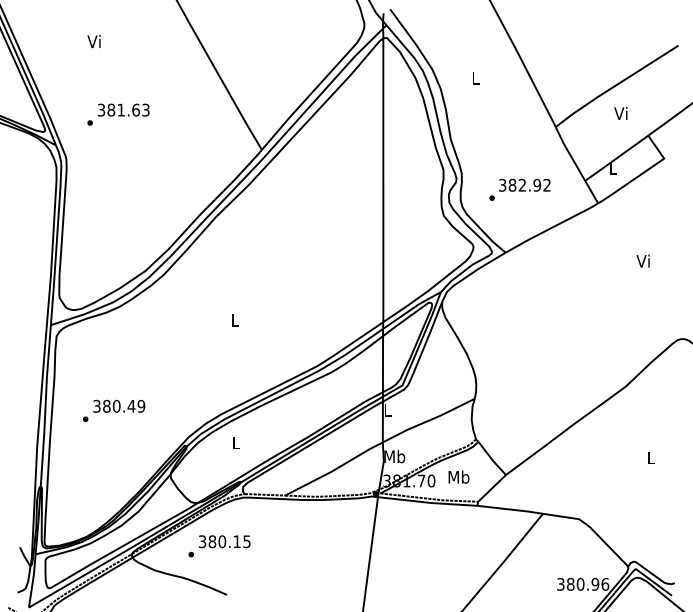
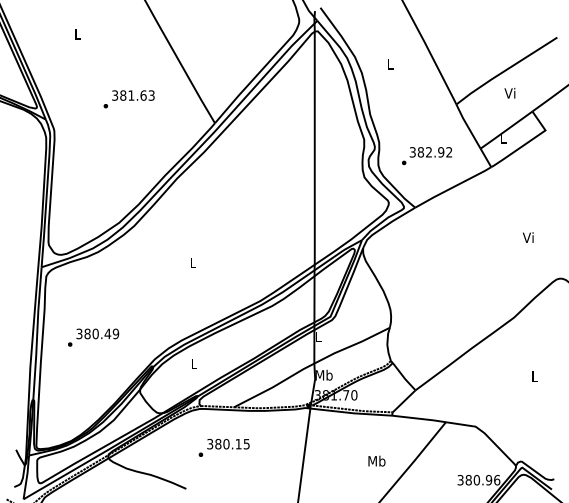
text: (93, 40) -> (76, 33), Vi -> L
text: (117, 114) -> (128, 99), moved
text: (643, 260) -> (528, 237), moved
text: (458, 476) -> (376, 460), moved
text: (218, 545) -> (223, 447), moved

